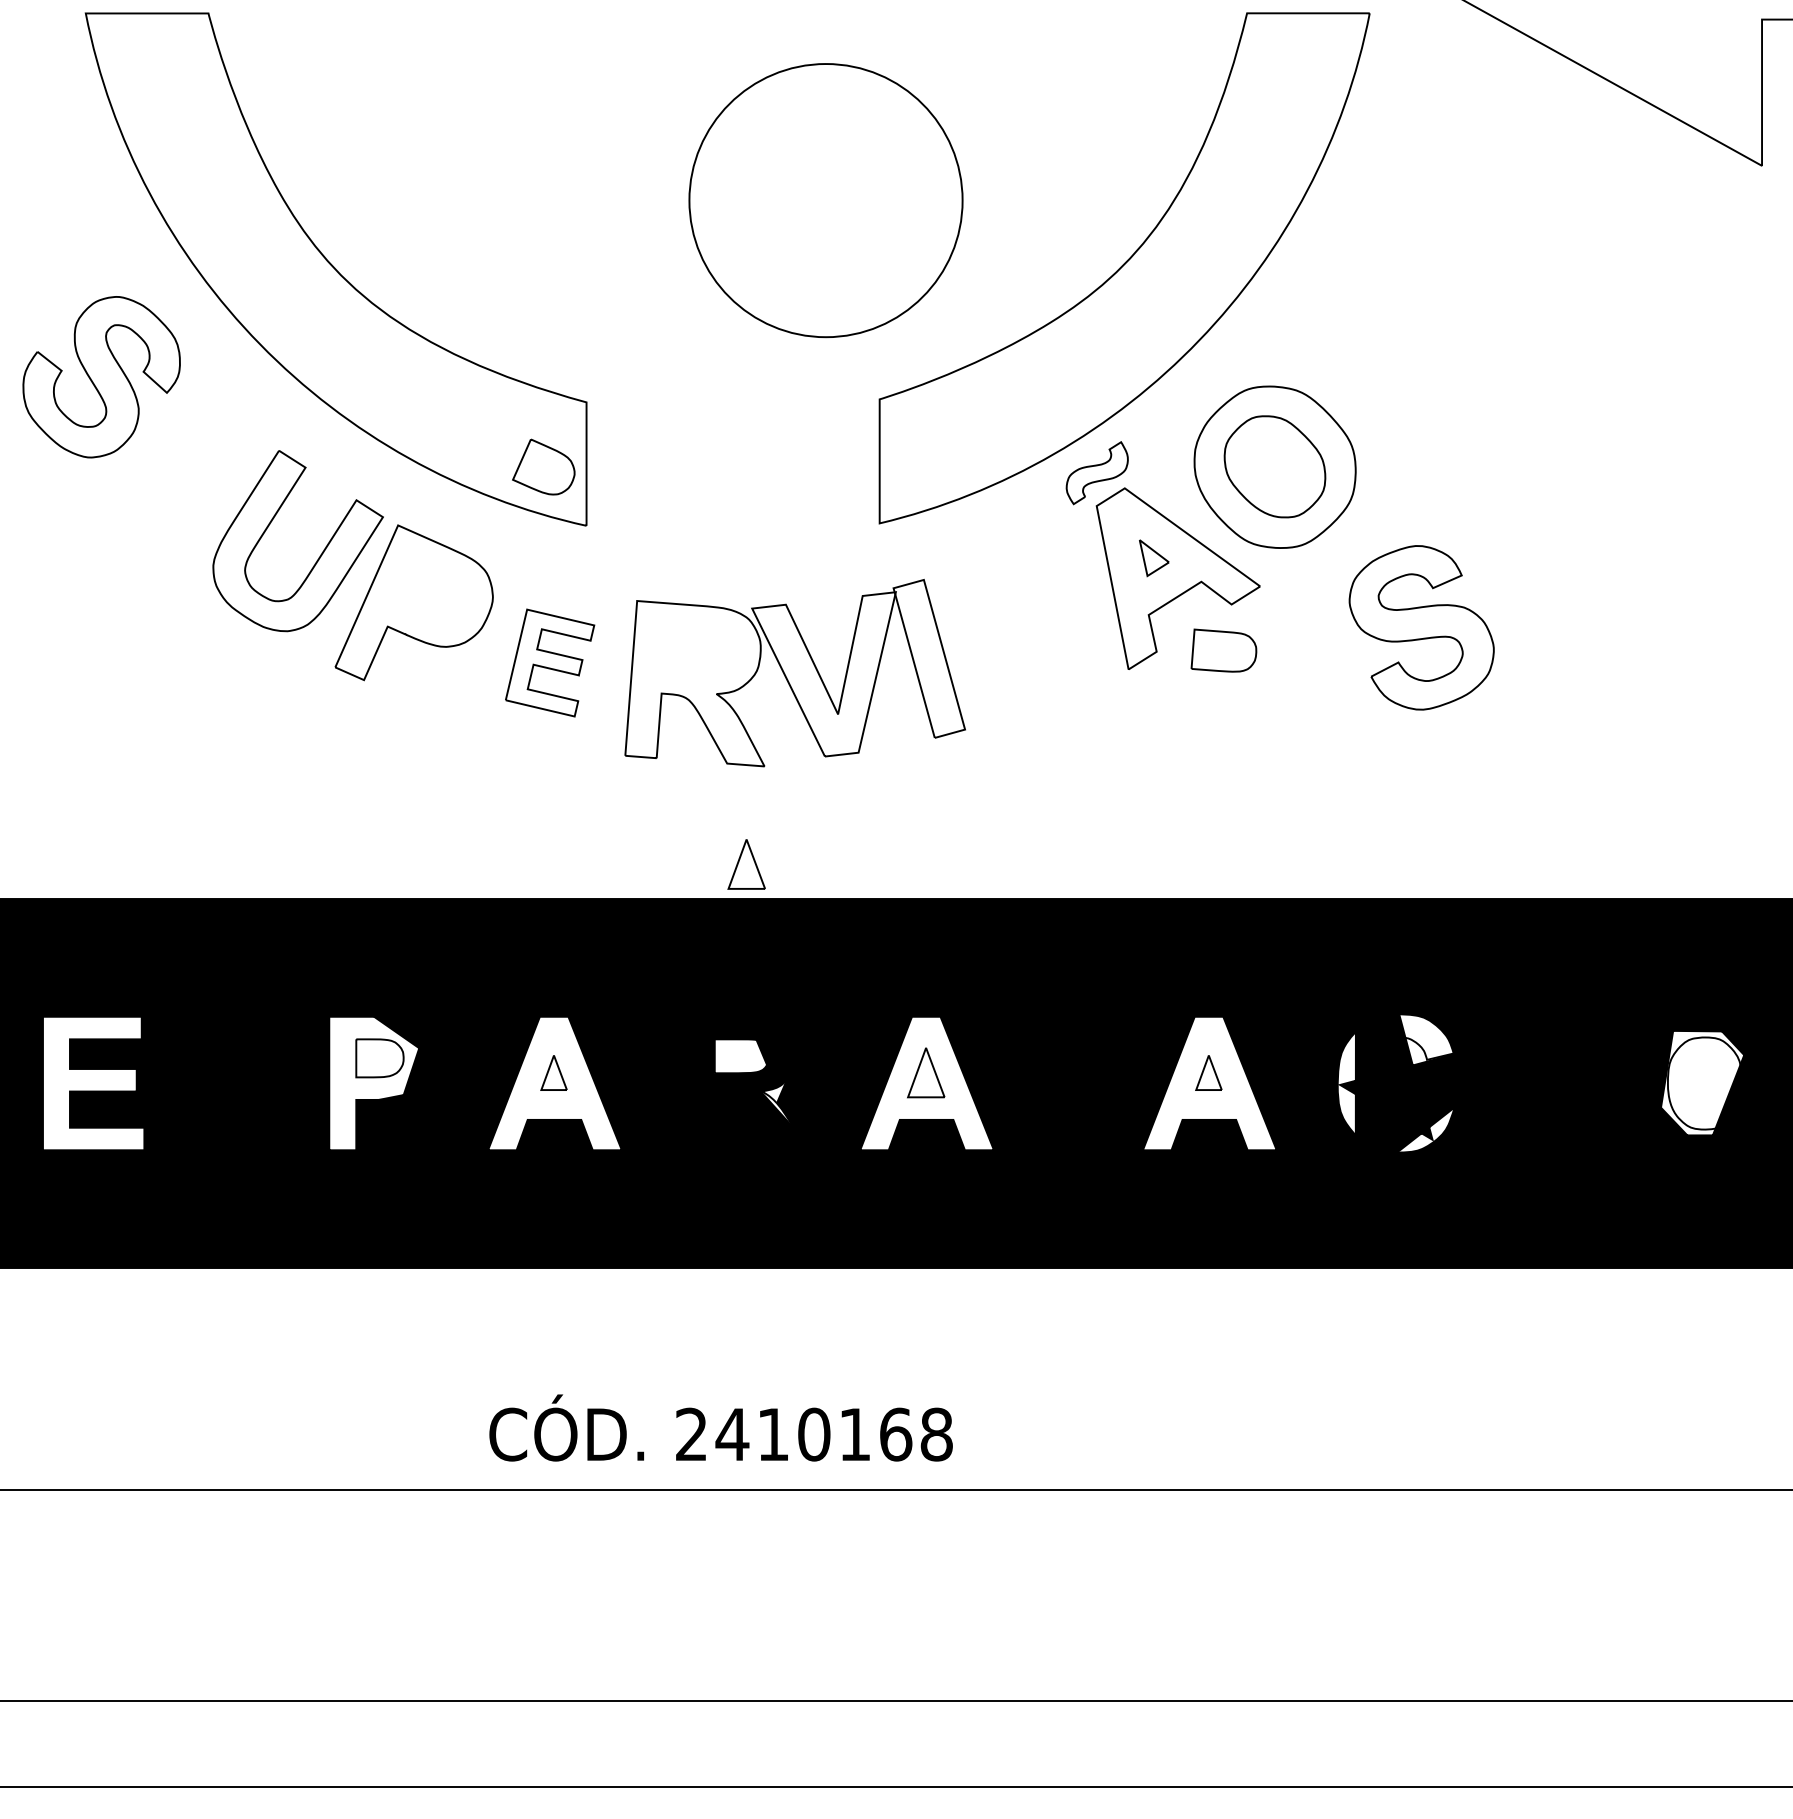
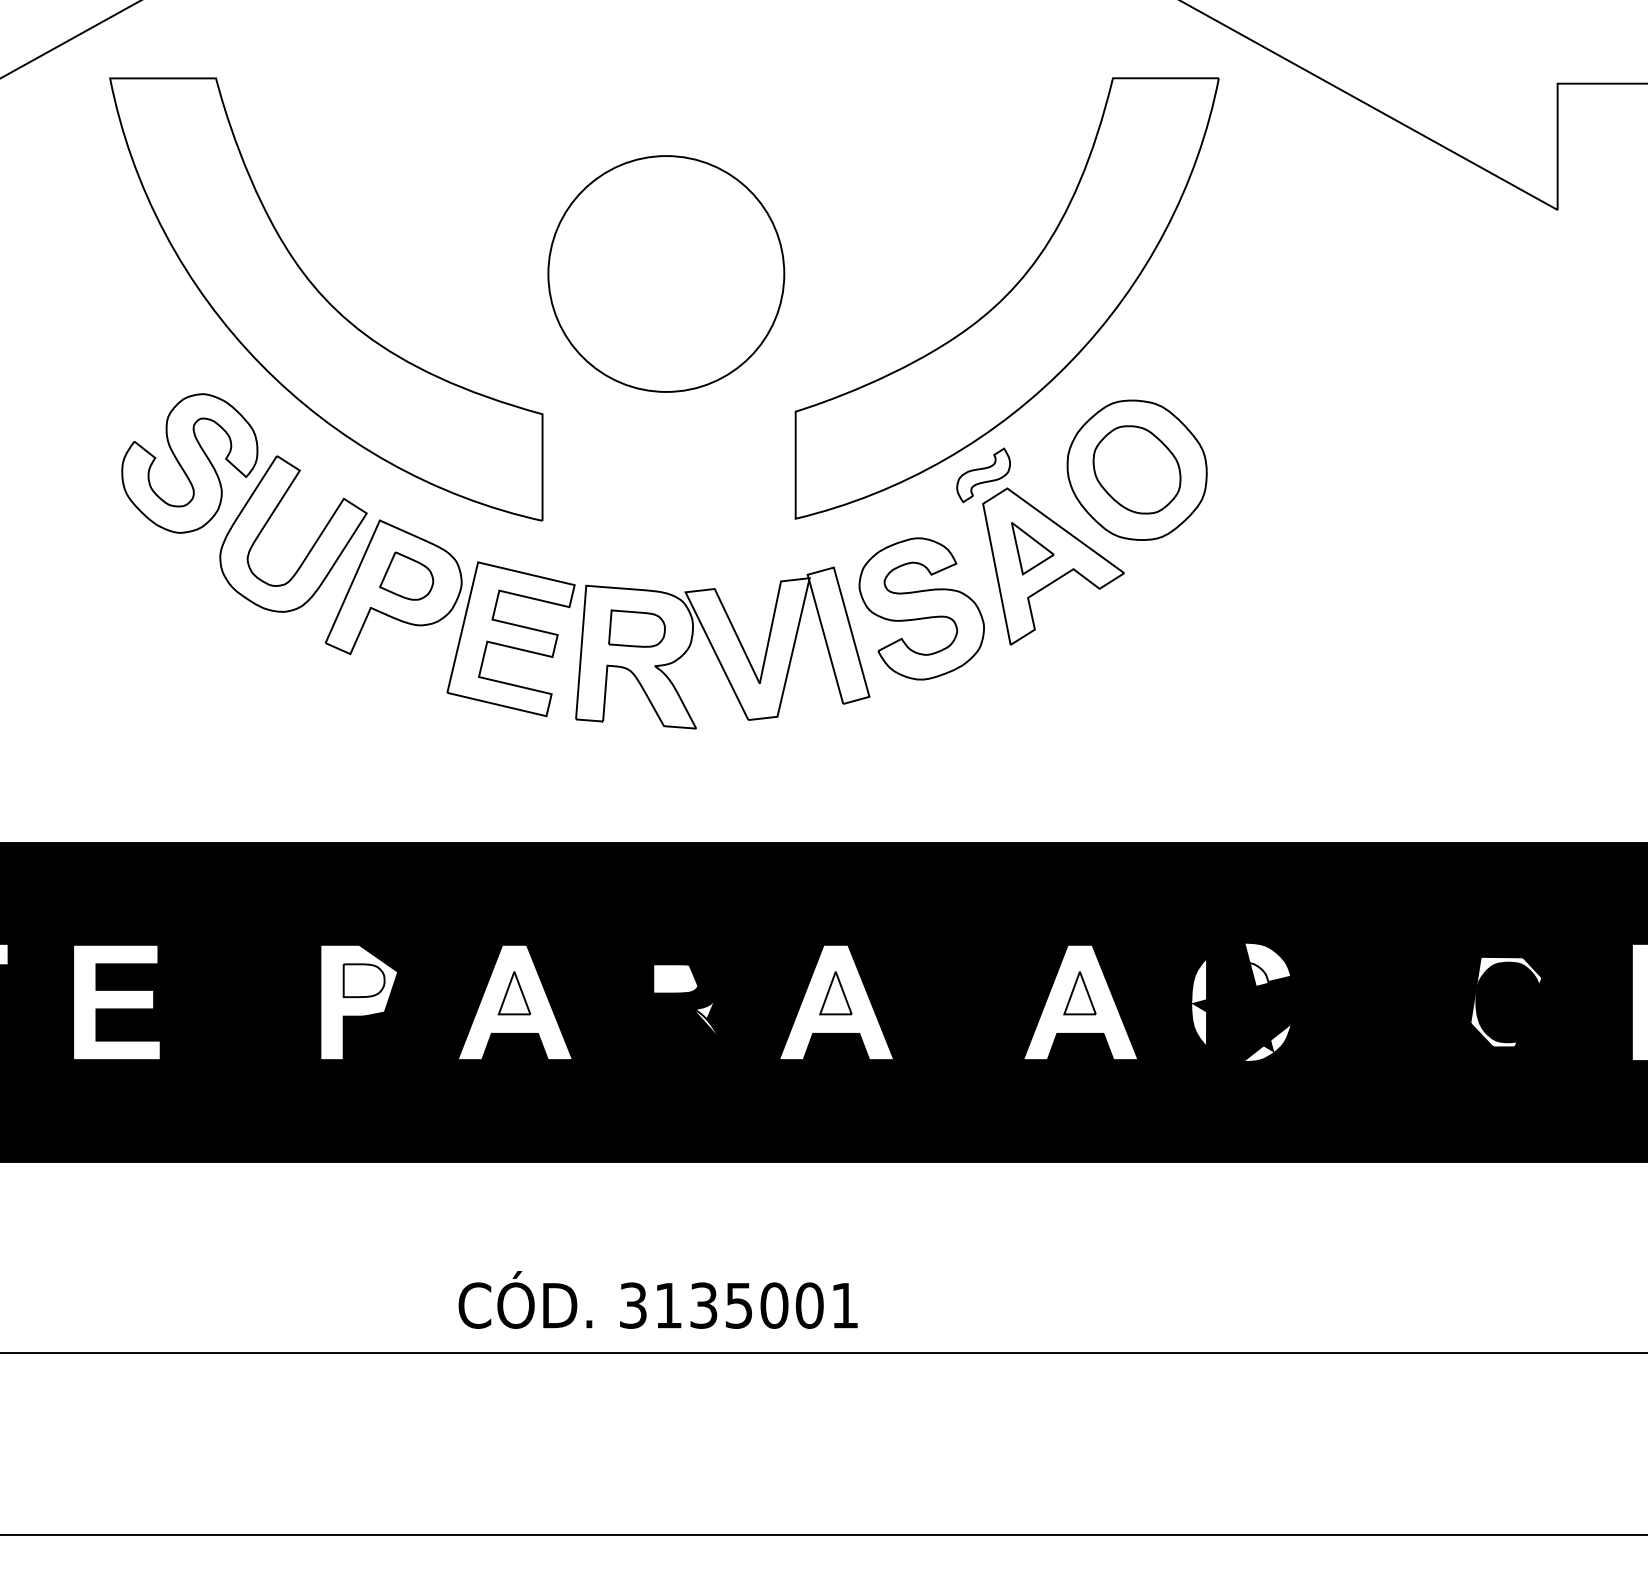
part: (826, 200) -> (666, 273), moved
part: (101, 377) -> (189, 463), moved
part: (543, 466) -> (406, 575), moved
part: (1153, 557) -> (1032, 548), size x1.67
part: (1421, 627) -> (921, 608), moved
part: (1223, 650) -> (636, 628), moved
part: (549, 663) -> (510, 639), size x1.67
part: (746, 864) -> (680, 813), removed
part: (554, 1073) -> (514, 993), size x1.43
part: (1208, 1073) -> (1079, 993), size x1.43
fill: (1705, 1083) -> (1508, 1002), added
text: (813, 1434) -> (738, 1305), 2410168 -> 3135001

